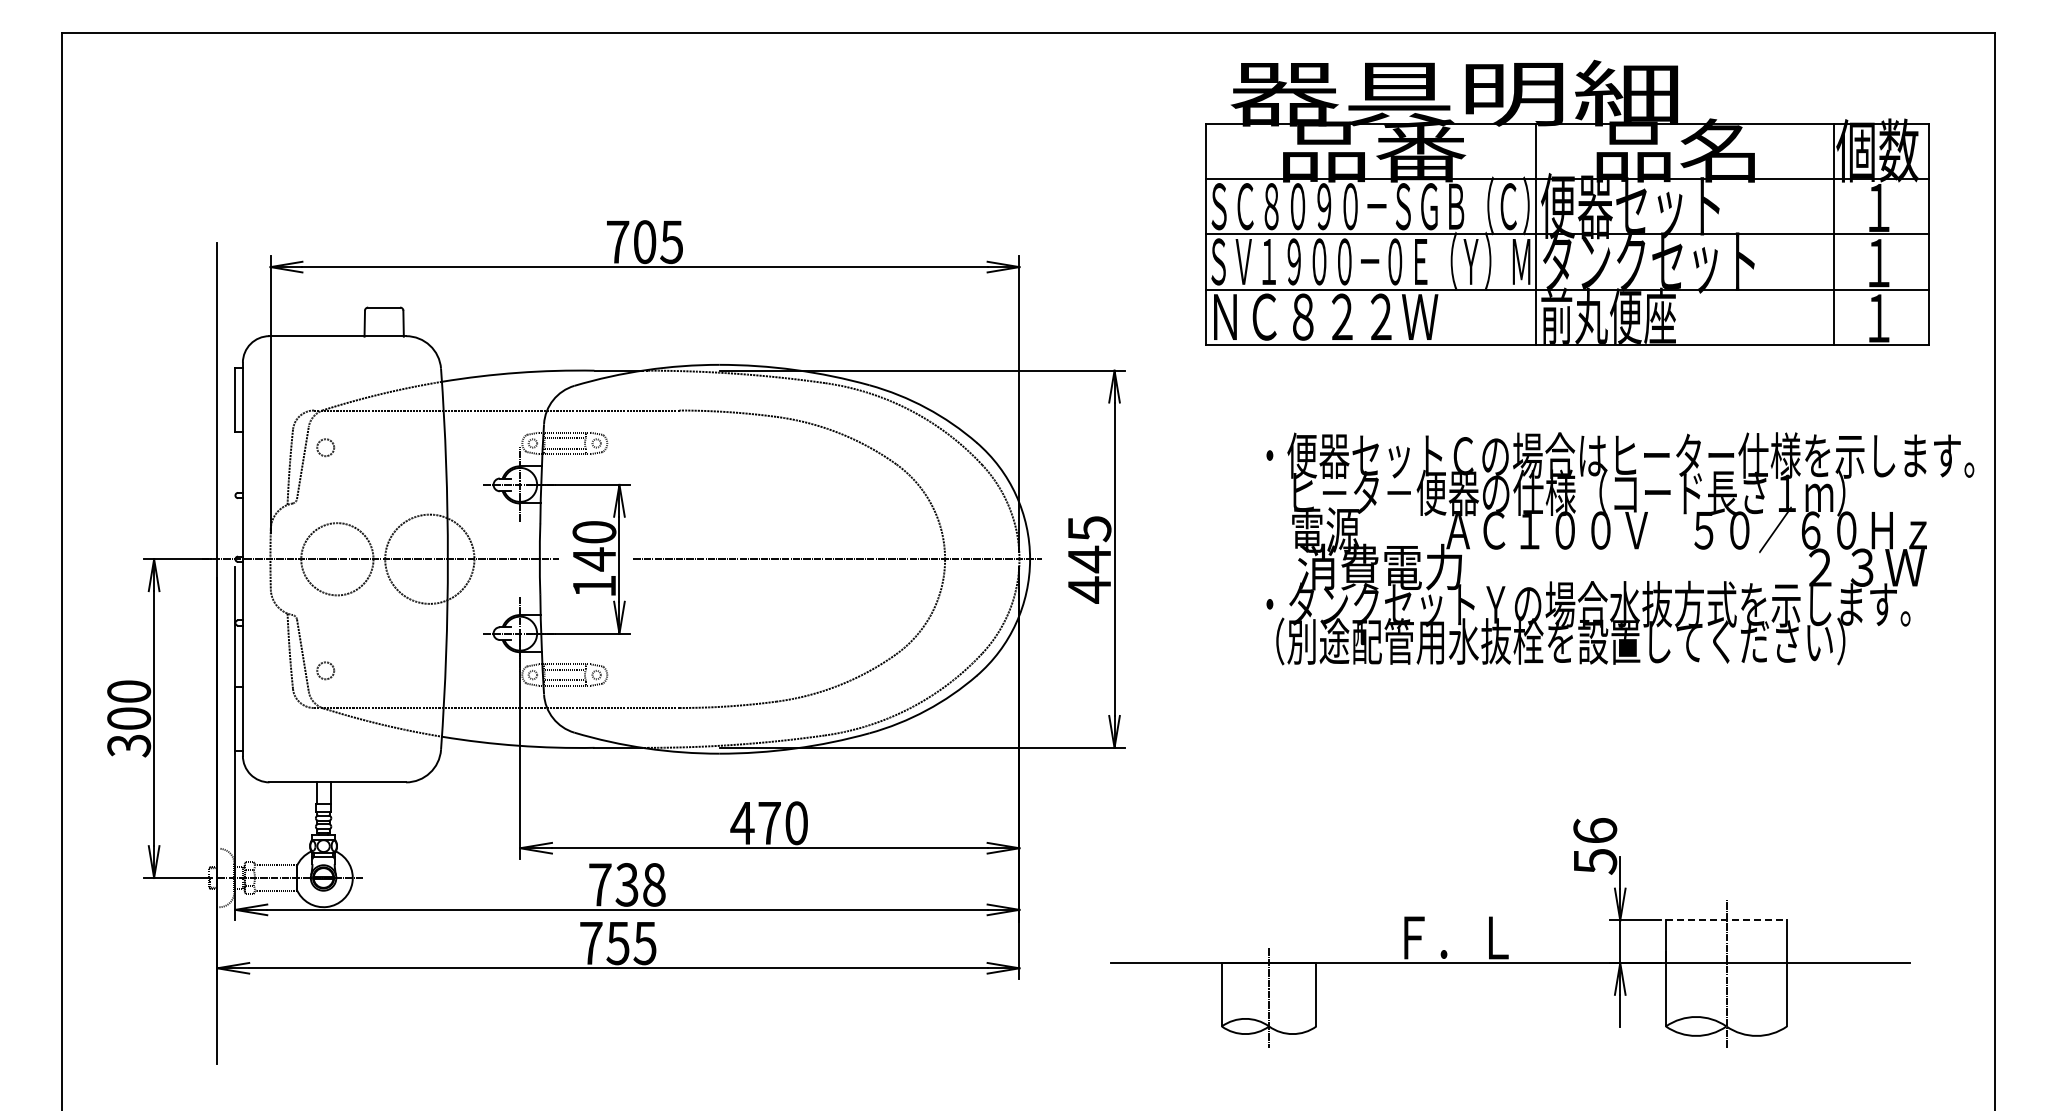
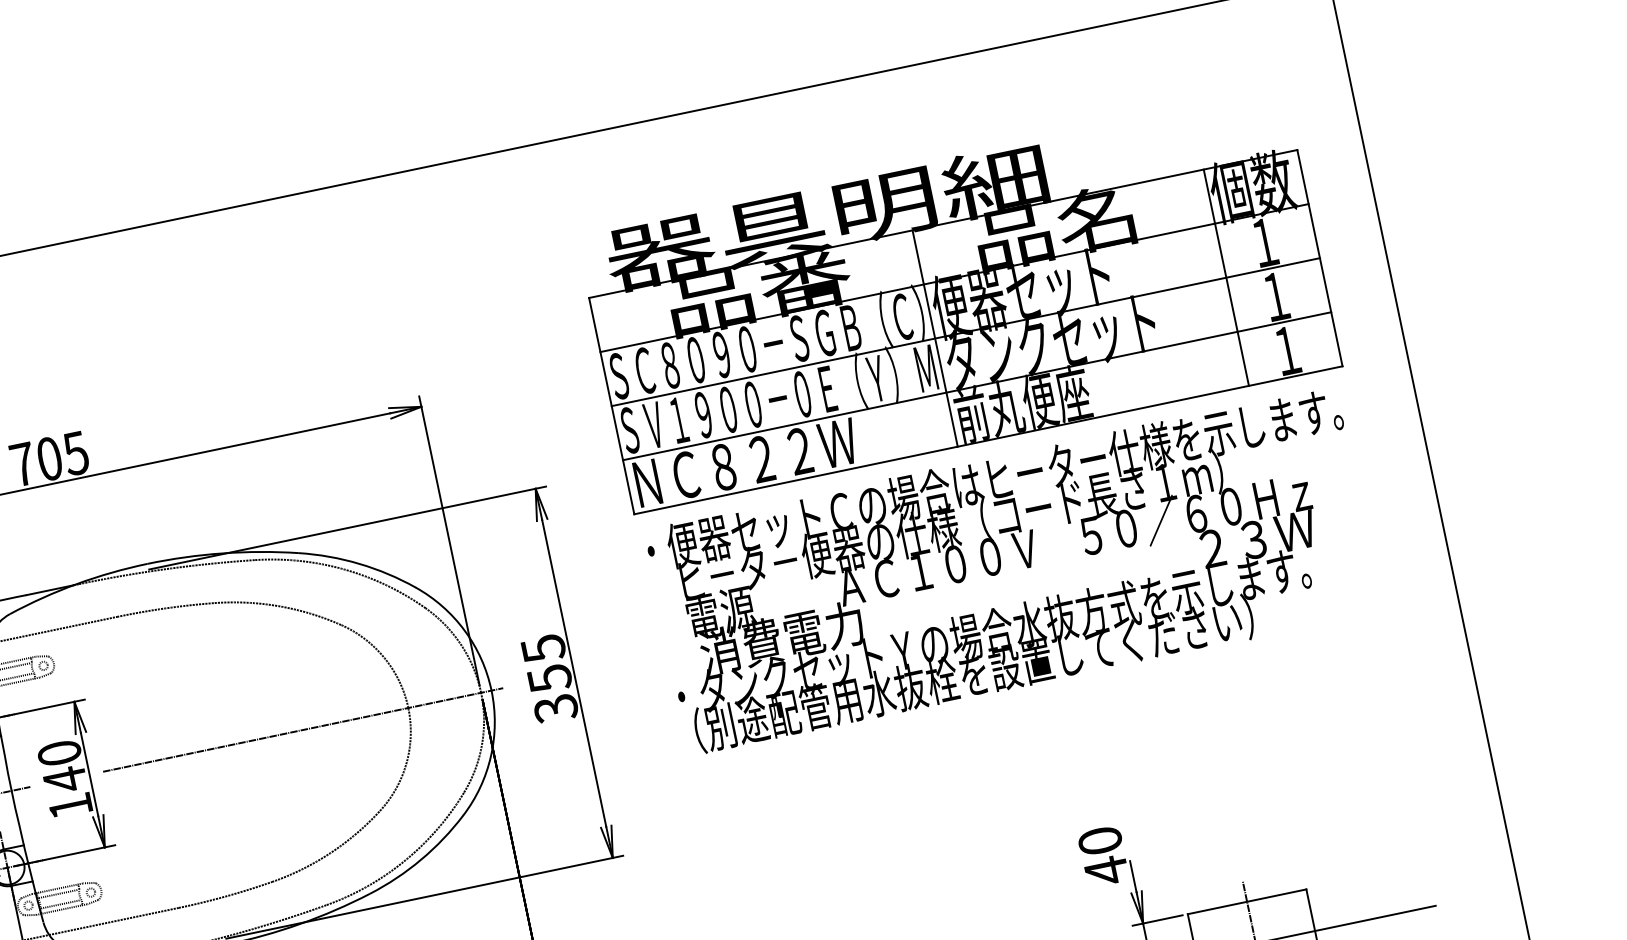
part: (1567, 202) -> (959, 301), moved
text: (1620, 548) -> (1013, 570), moved
text: (1089, 574) -> (552, 693), 445 -> 355
text: (1595, 846) -> (1103, 856), 56 -> 40
line: (1726, 920) -> (1247, 901), dashed -> solid

